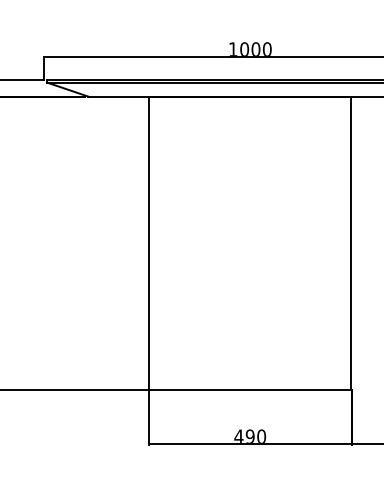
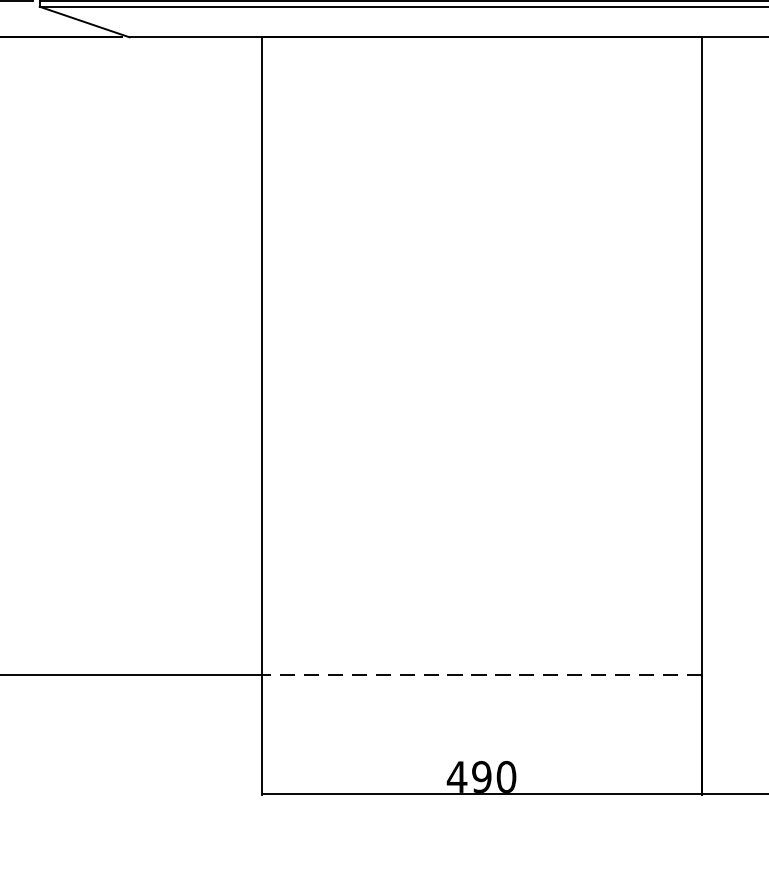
line: (249, 389) -> (480, 674), solid -> dashed

